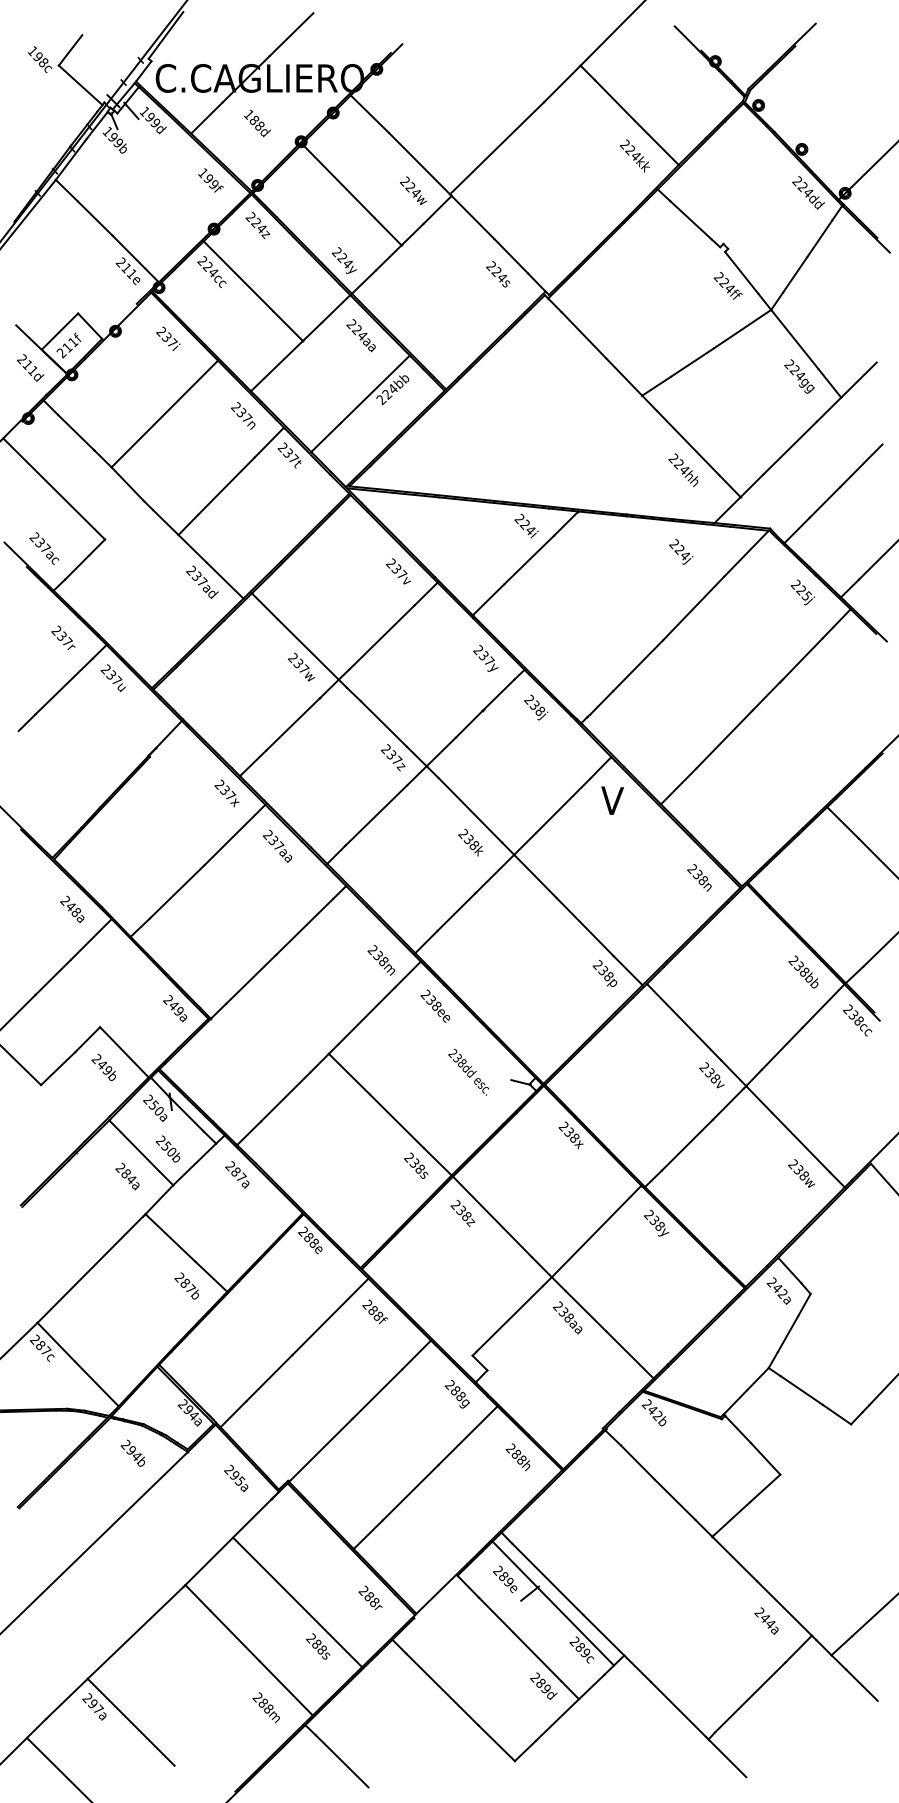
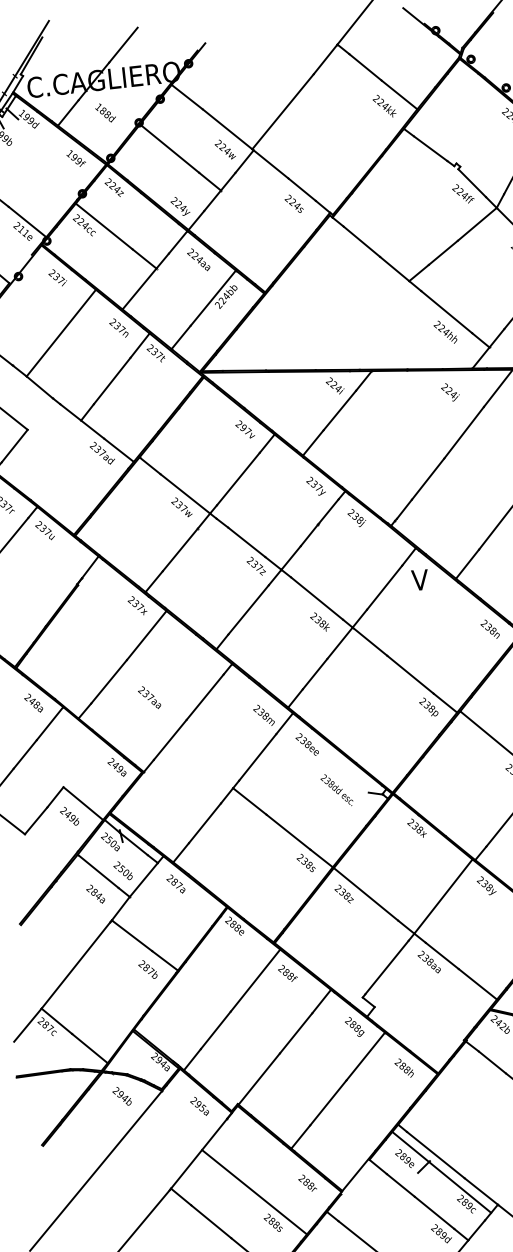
text: (396, 568) -> (243, 427), 237v -> 297v
text: (277, 845) -> (149, 697), moved

